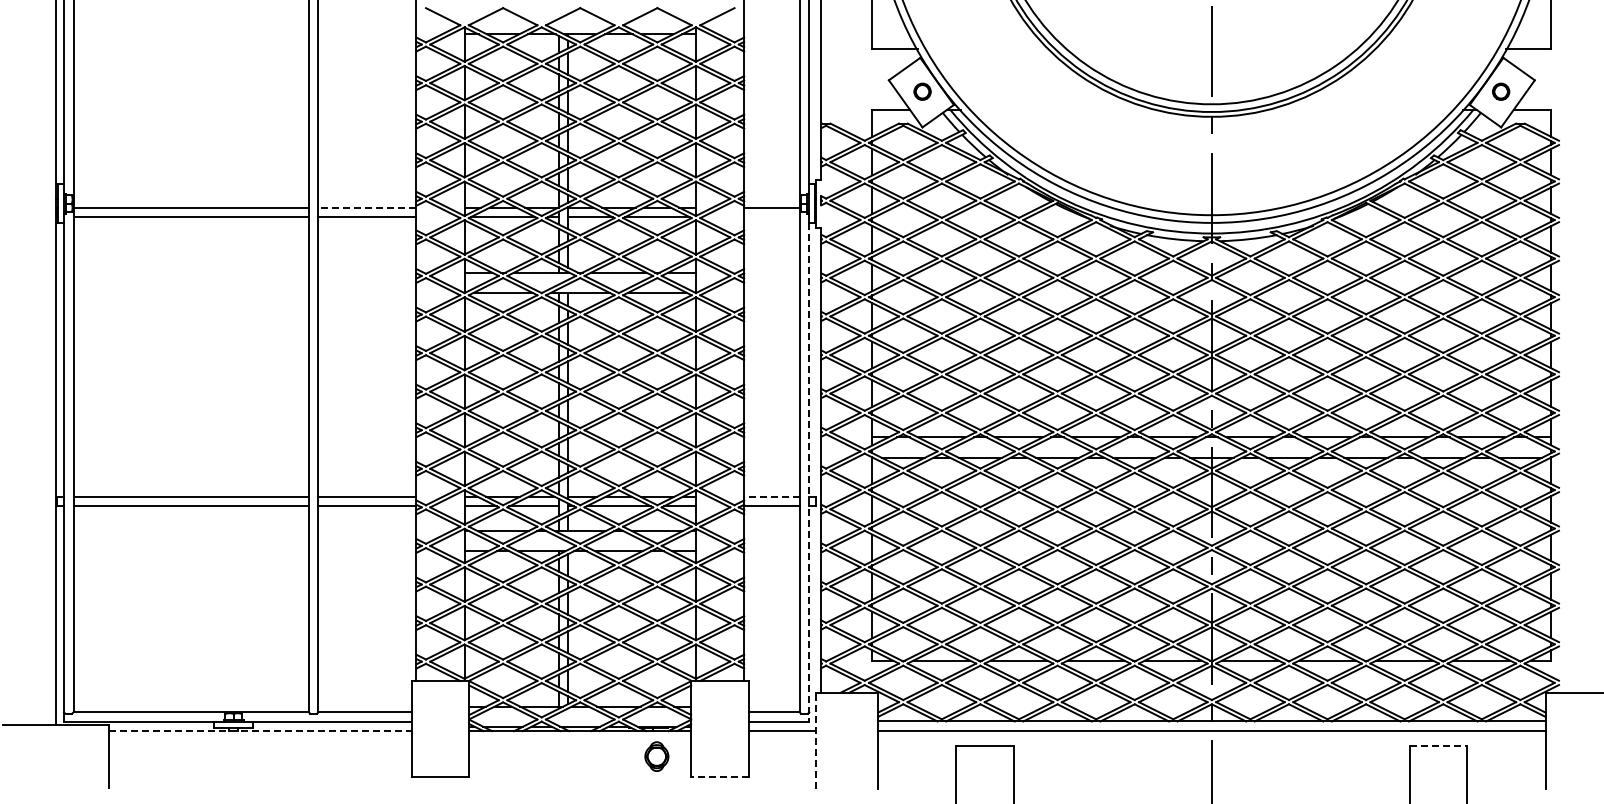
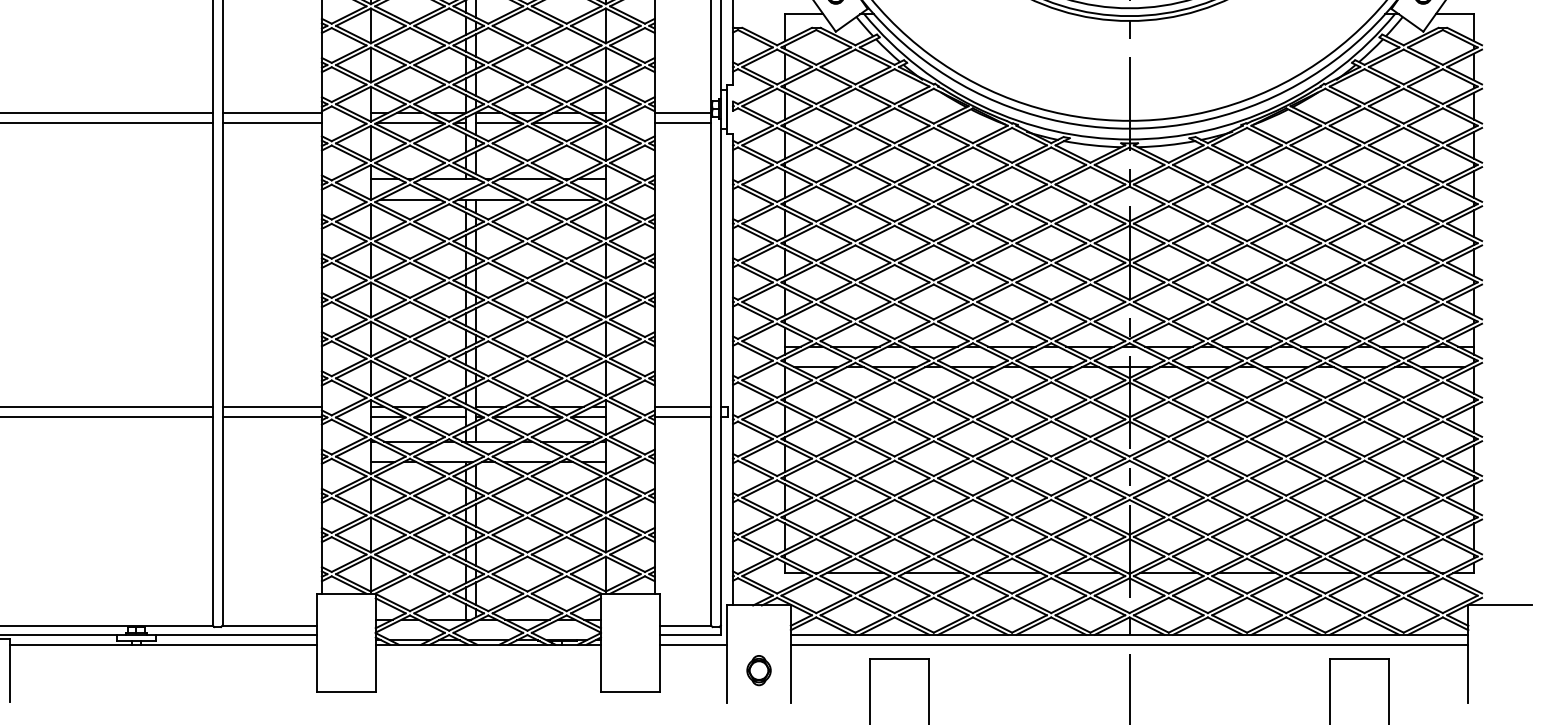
line: (367, 207) -> (272, 113), dashed -> solid
line: (771, 217) -> (682, 123), added
line: (809, 472) -> (721, 382), dashed -> solid
line: (771, 496) -> (682, 406), dashed -> solid
line: (260, 731) -> (163, 645), dashed -> solid
line: (815, 740) -> (727, 654), dashed -> solid
line: (1438, 745) -> (1359, 659), dashed -> solid
part: (656, 756) -> (758, 670), moved
line: (720, 777) -> (630, 691), dashed -> solid

